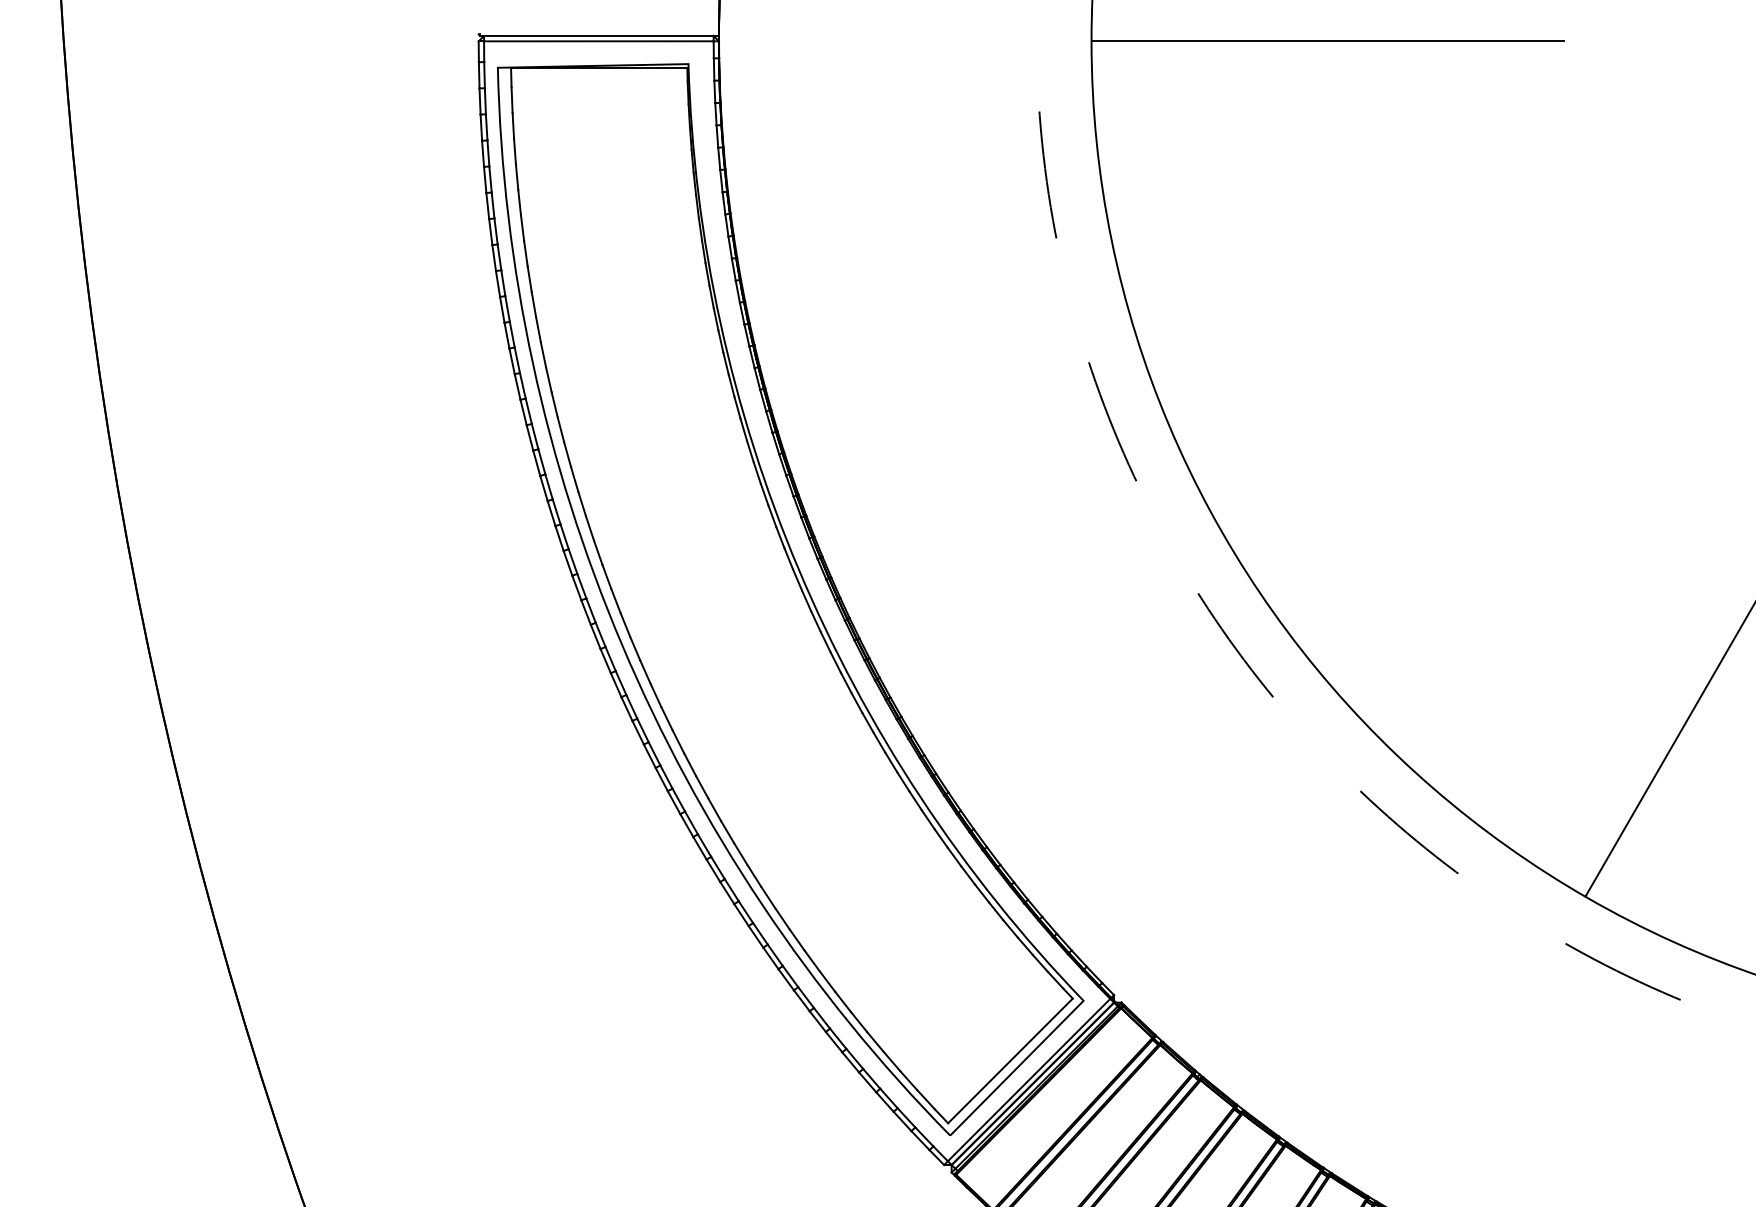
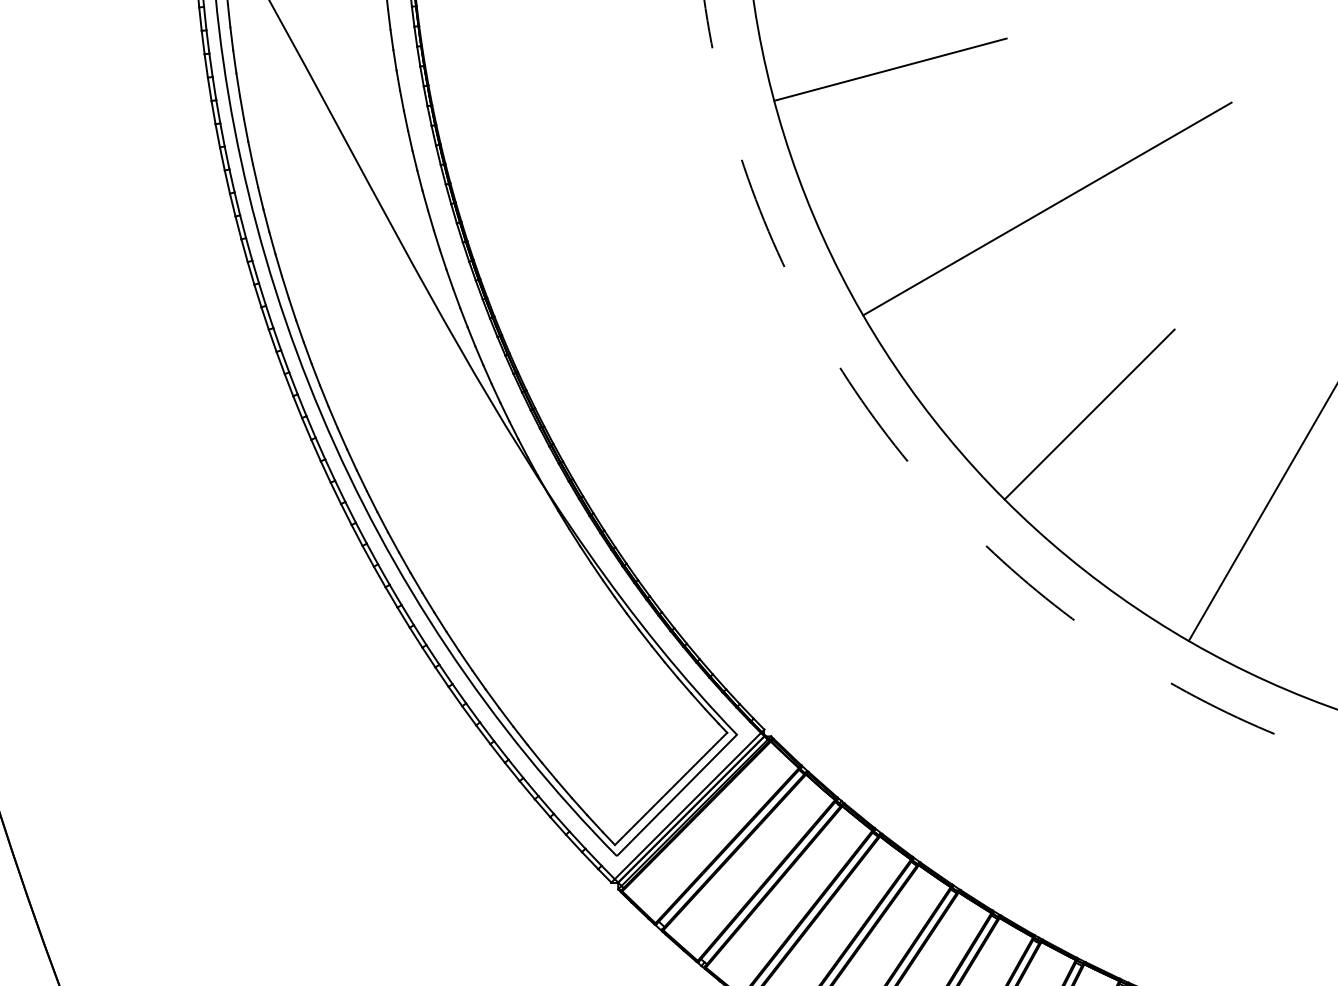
line: (1254, 261) -> (890, 69), added
line: (1427, 416) -> (1046, 208), added
line: (1474, 644) -> (1088, 413), added

